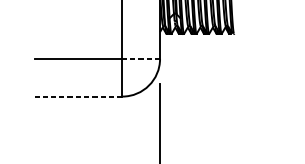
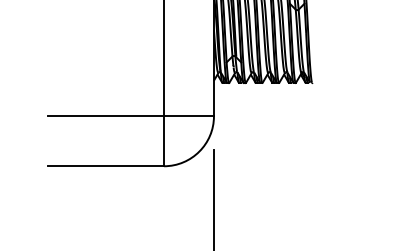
line: (141, 59) -> (189, 116), dashed -> solid
line: (78, 96) -> (105, 166), dashed -> solid

